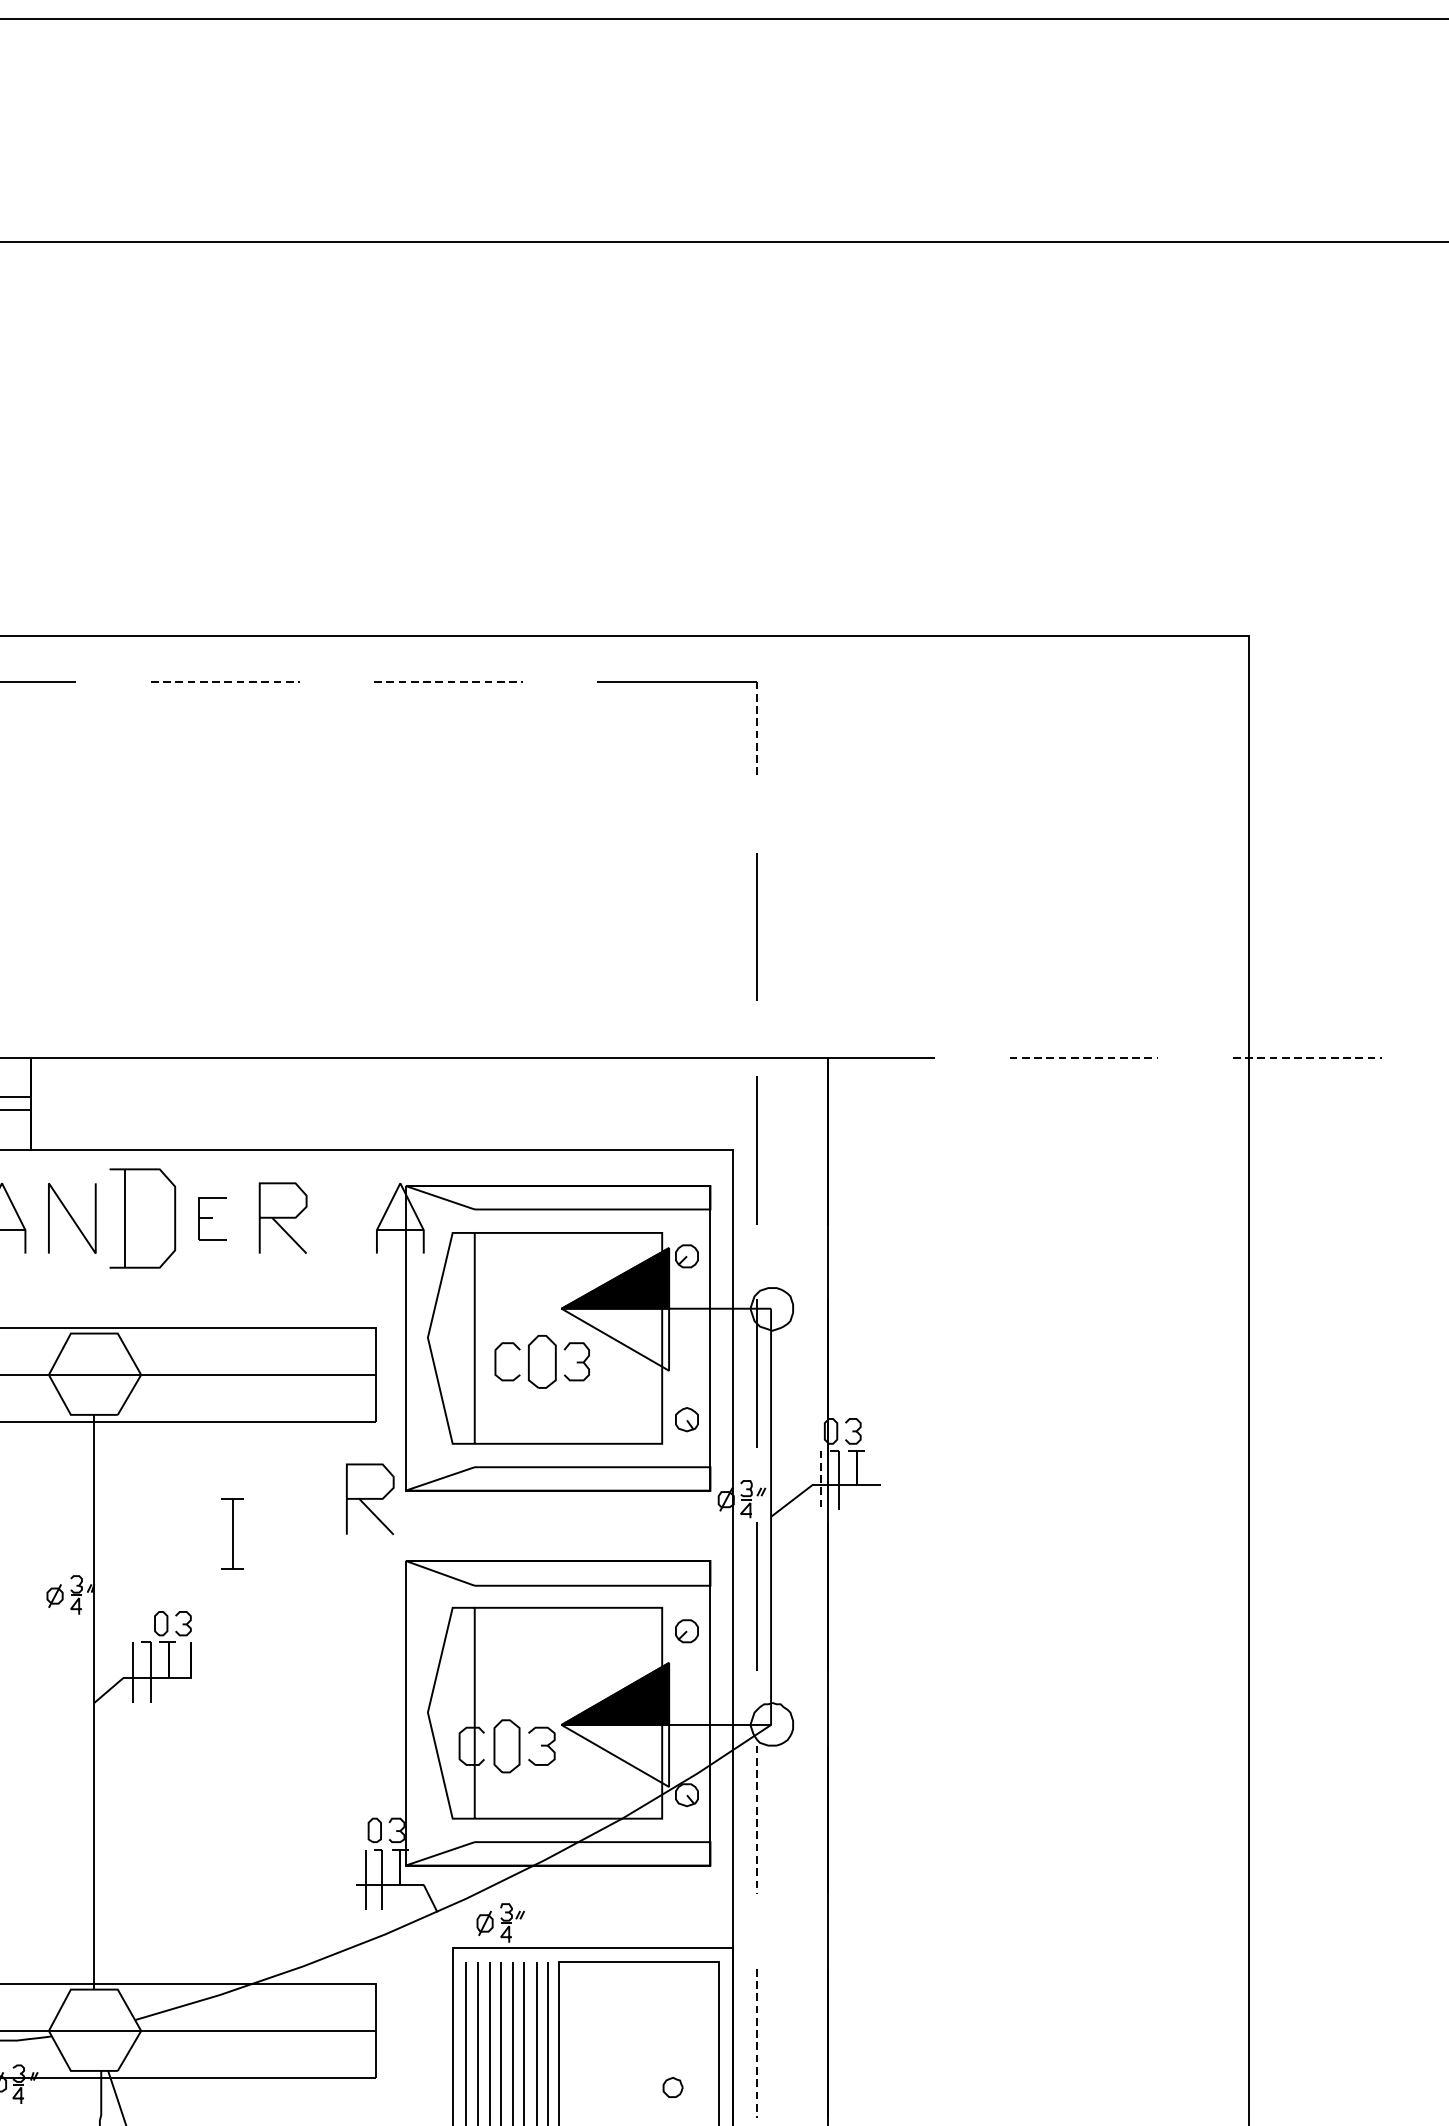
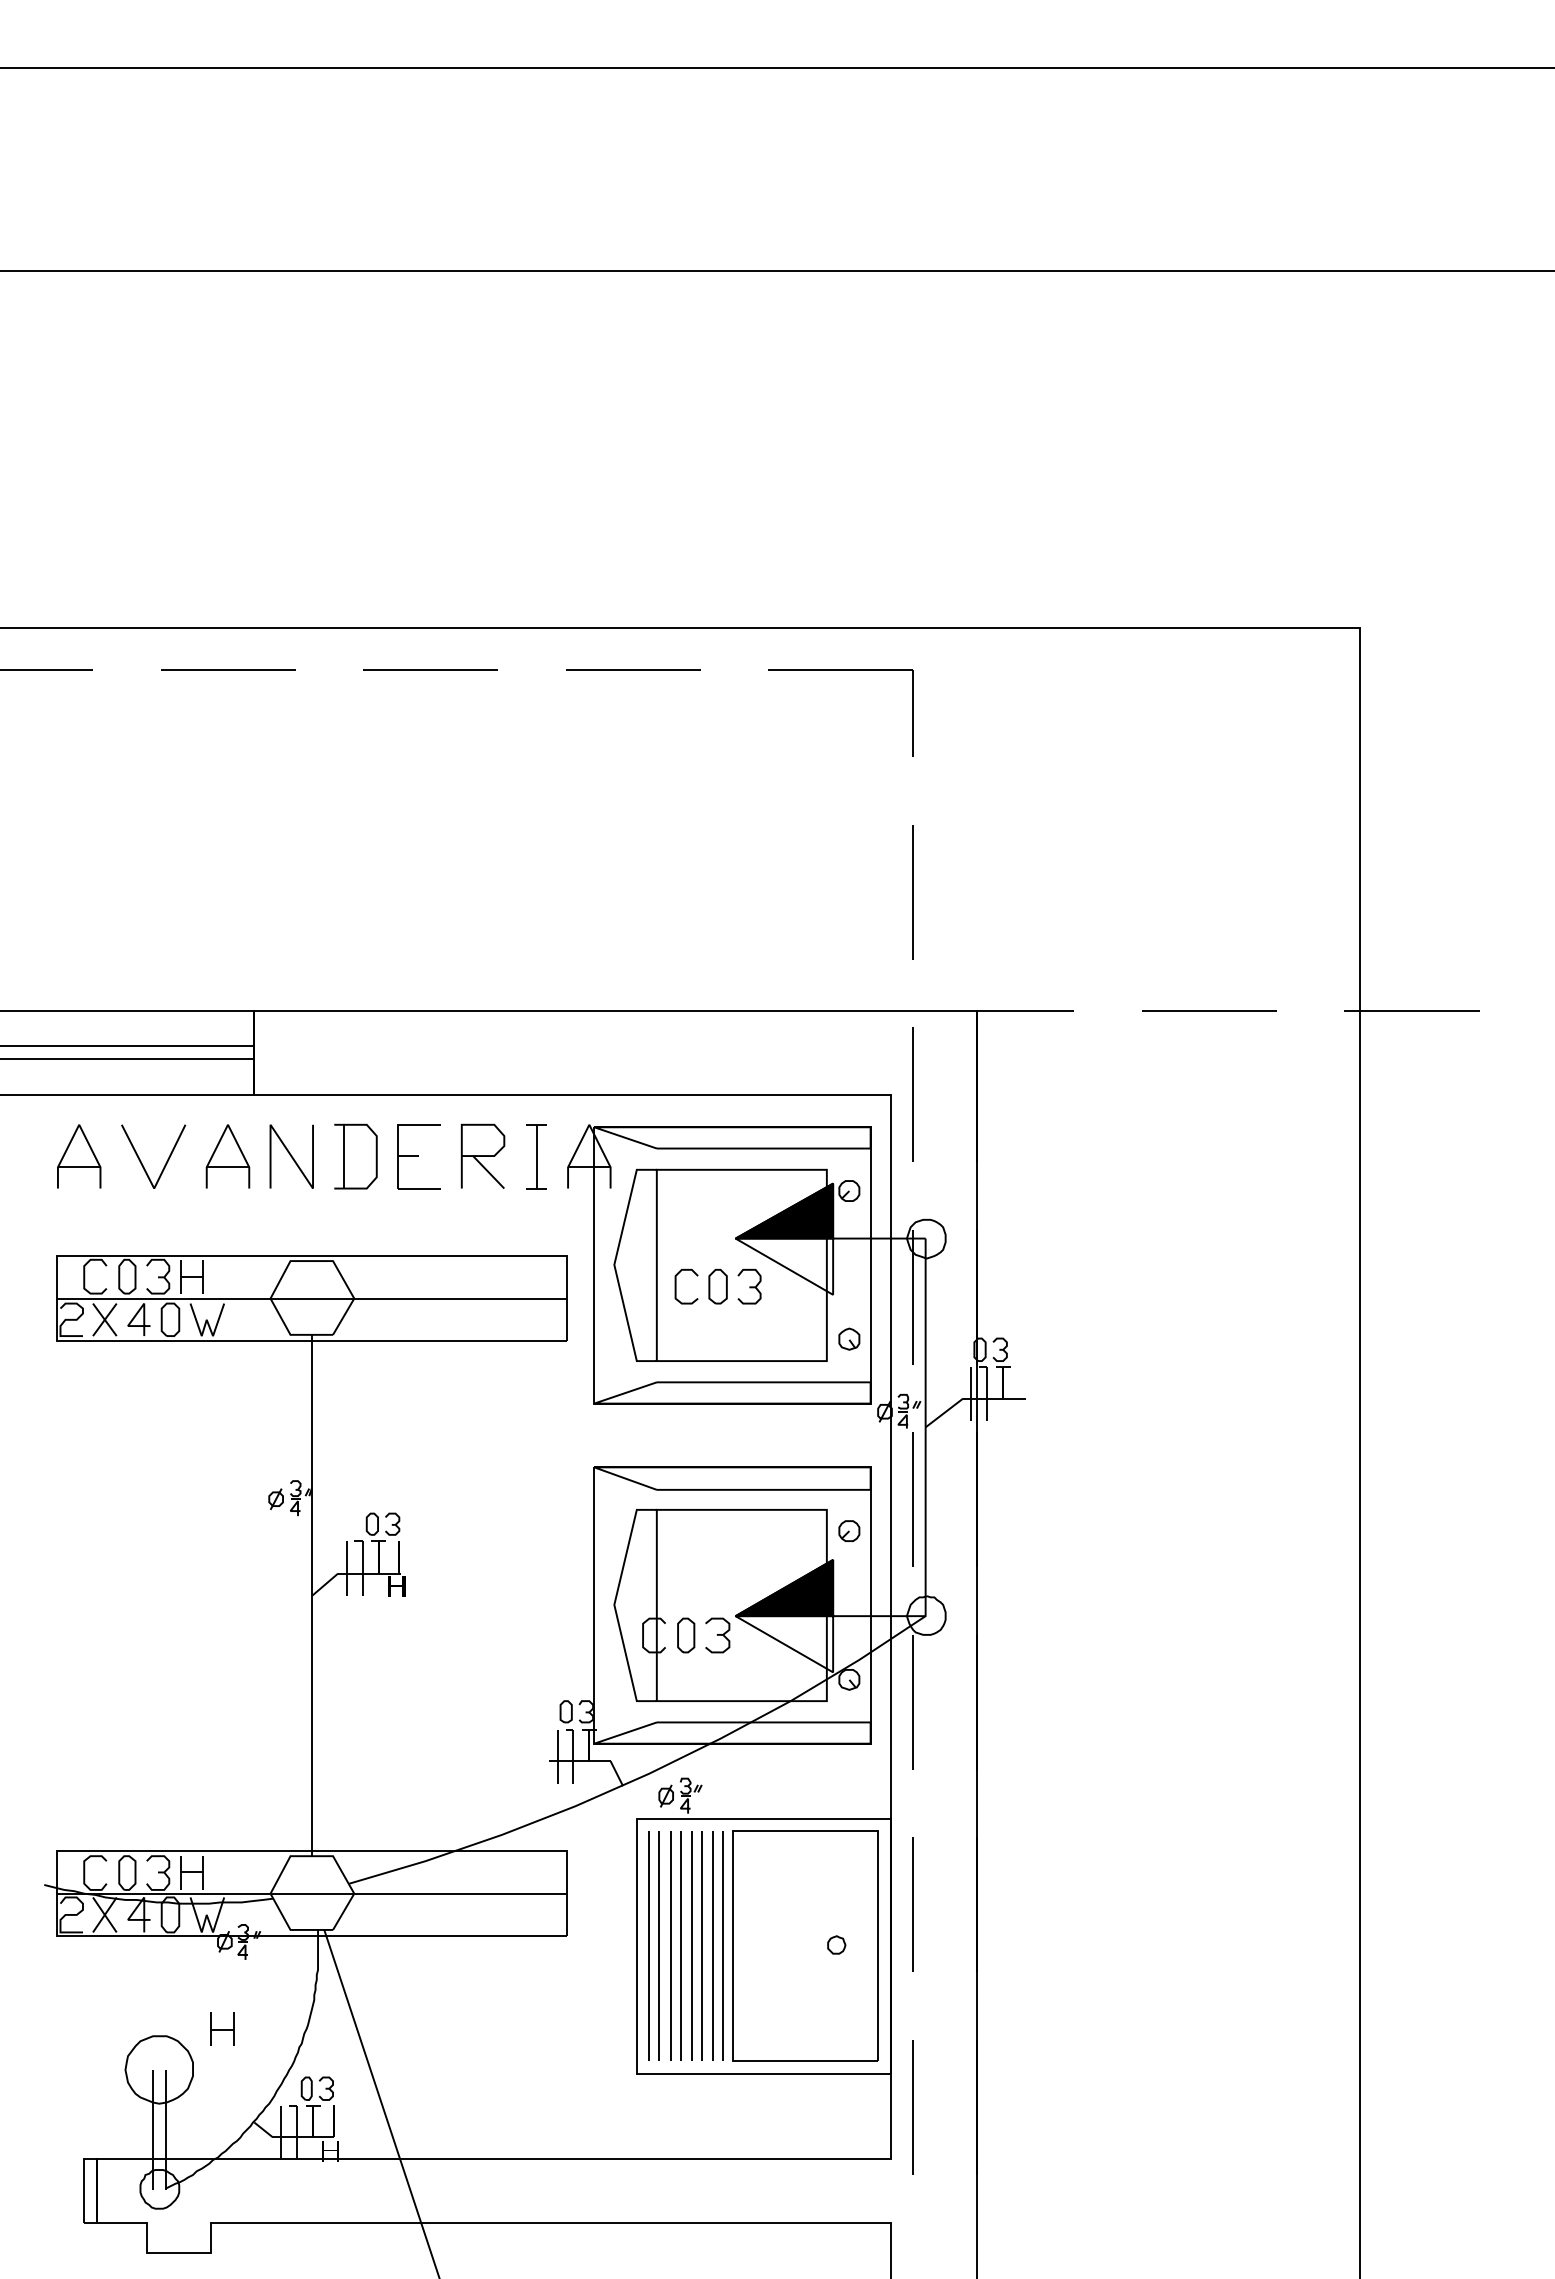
line: (225, 681) -> (430, 669), dashed -> solid
line: (449, 681) -> (633, 669), dashed -> solid
line: (757, 729) -> (913, 713), dashed -> solid
line: (1084, 1058) -> (1209, 1011), dashed -> solid
line: (1307, 1058) -> (1412, 1011), dashed -> solid
part: (142, 1218) -> (355, 1156), size x0.71
part: (212, 1218) -> (418, 1156), size x1.67
part: (541, 1361) -> (717, 1286), size x0.71
line: (820, 1480) -> (970, 1394), dashed -> solid
part: (369, 1498) -> (561, 1410), removed
part: (232, 1533) -> (536, 1156), moved
fill: (187, 1692) -> (396, 1586), added
part: (507, 1746) -> (686, 1635), size x0.71
line: (757, 1820) -> (913, 1702), dashed -> solid
line: (757, 2042) -> (913, 1904), dashed -> solid

